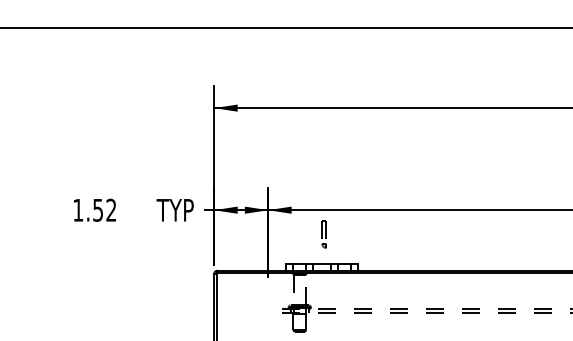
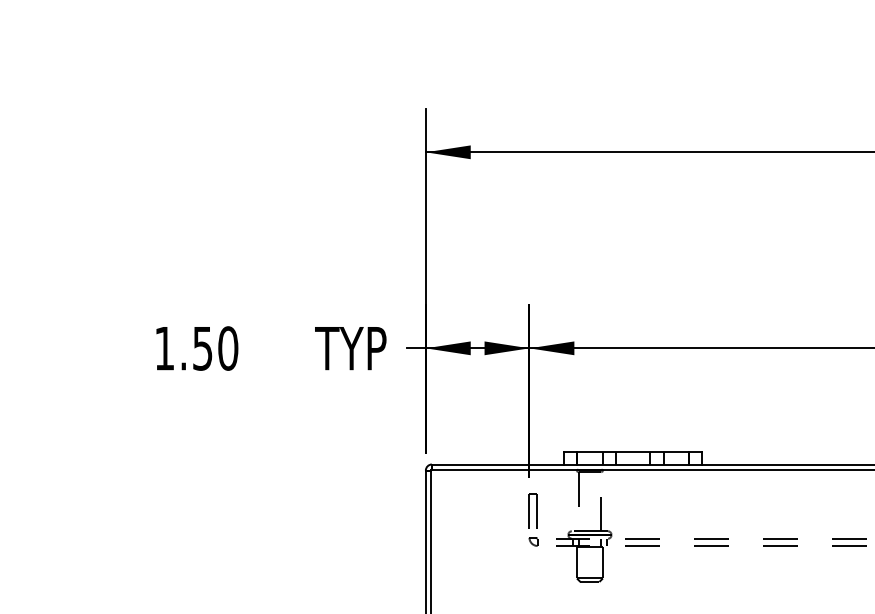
text: (111, 209) -> (228, 346), 1.52 -> 1.50
part: (323, 234) -> (531, 519), moved

